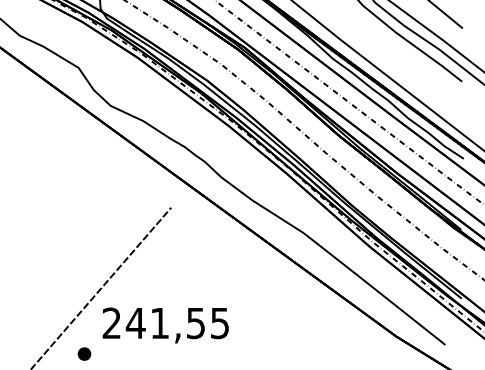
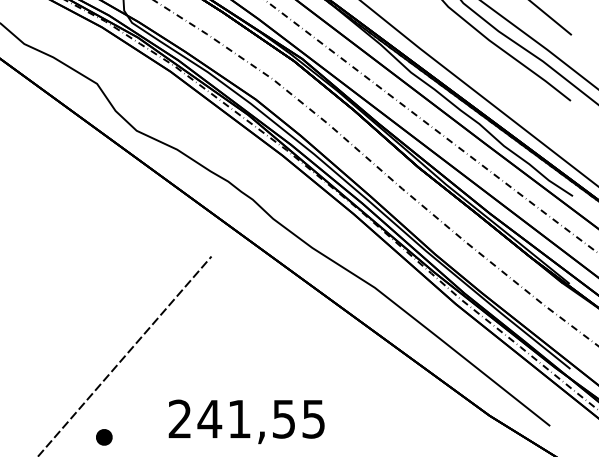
text: (165, 325) -> (246, 421), moved

